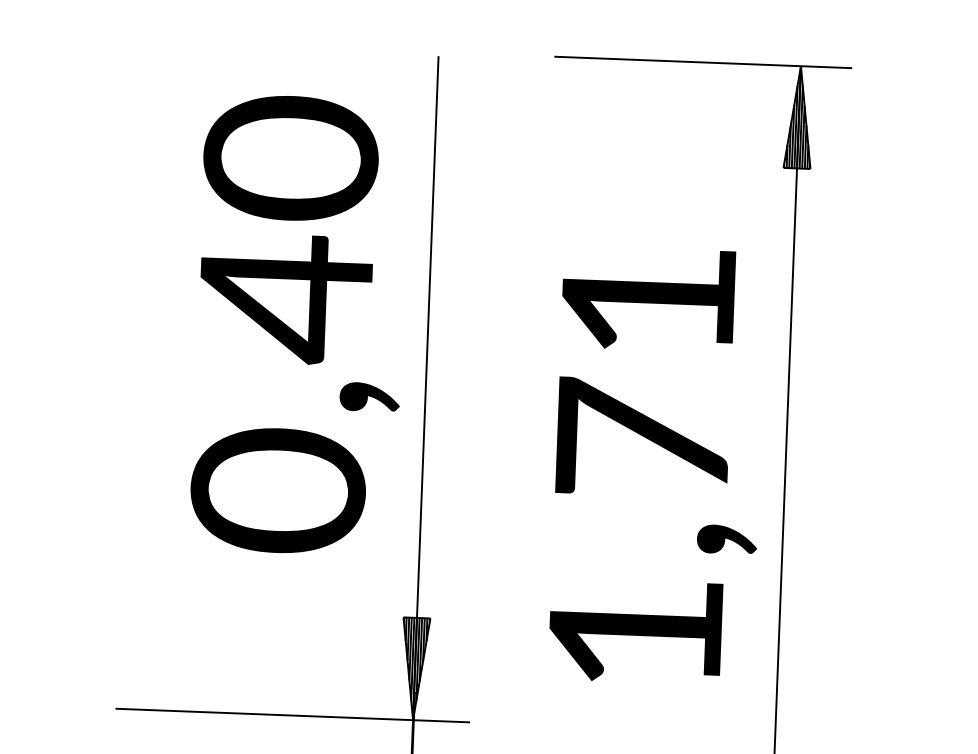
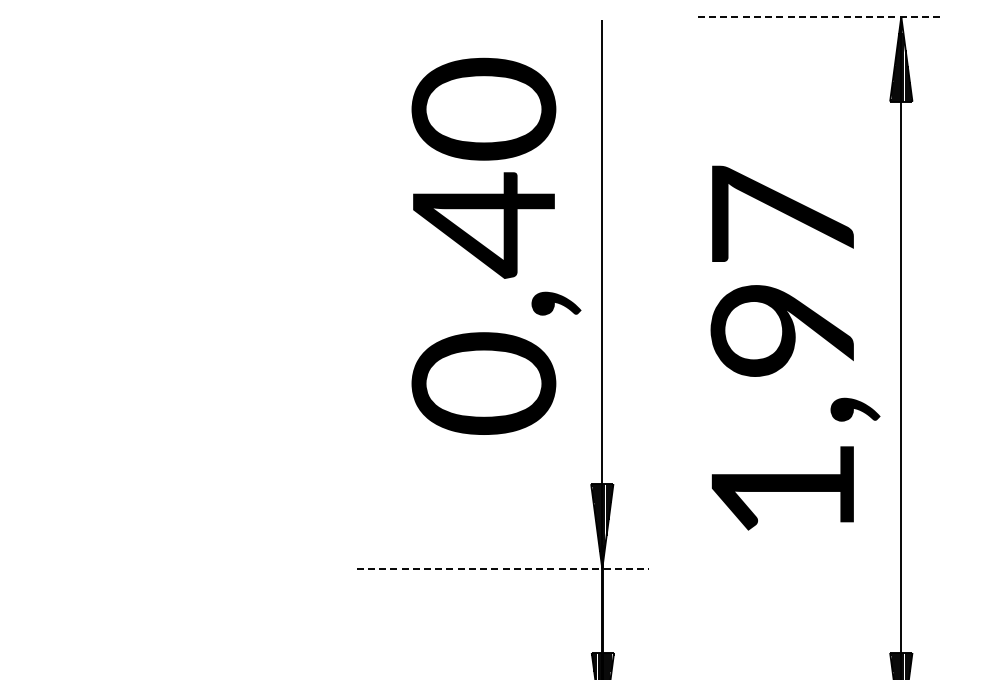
line: (703, 62) -> (820, 17), solid -> dashed
text: (644, 367) -> (781, 270), 1,71 -> 1,97
line: (293, 715) -> (503, 568), solid -> dashed

